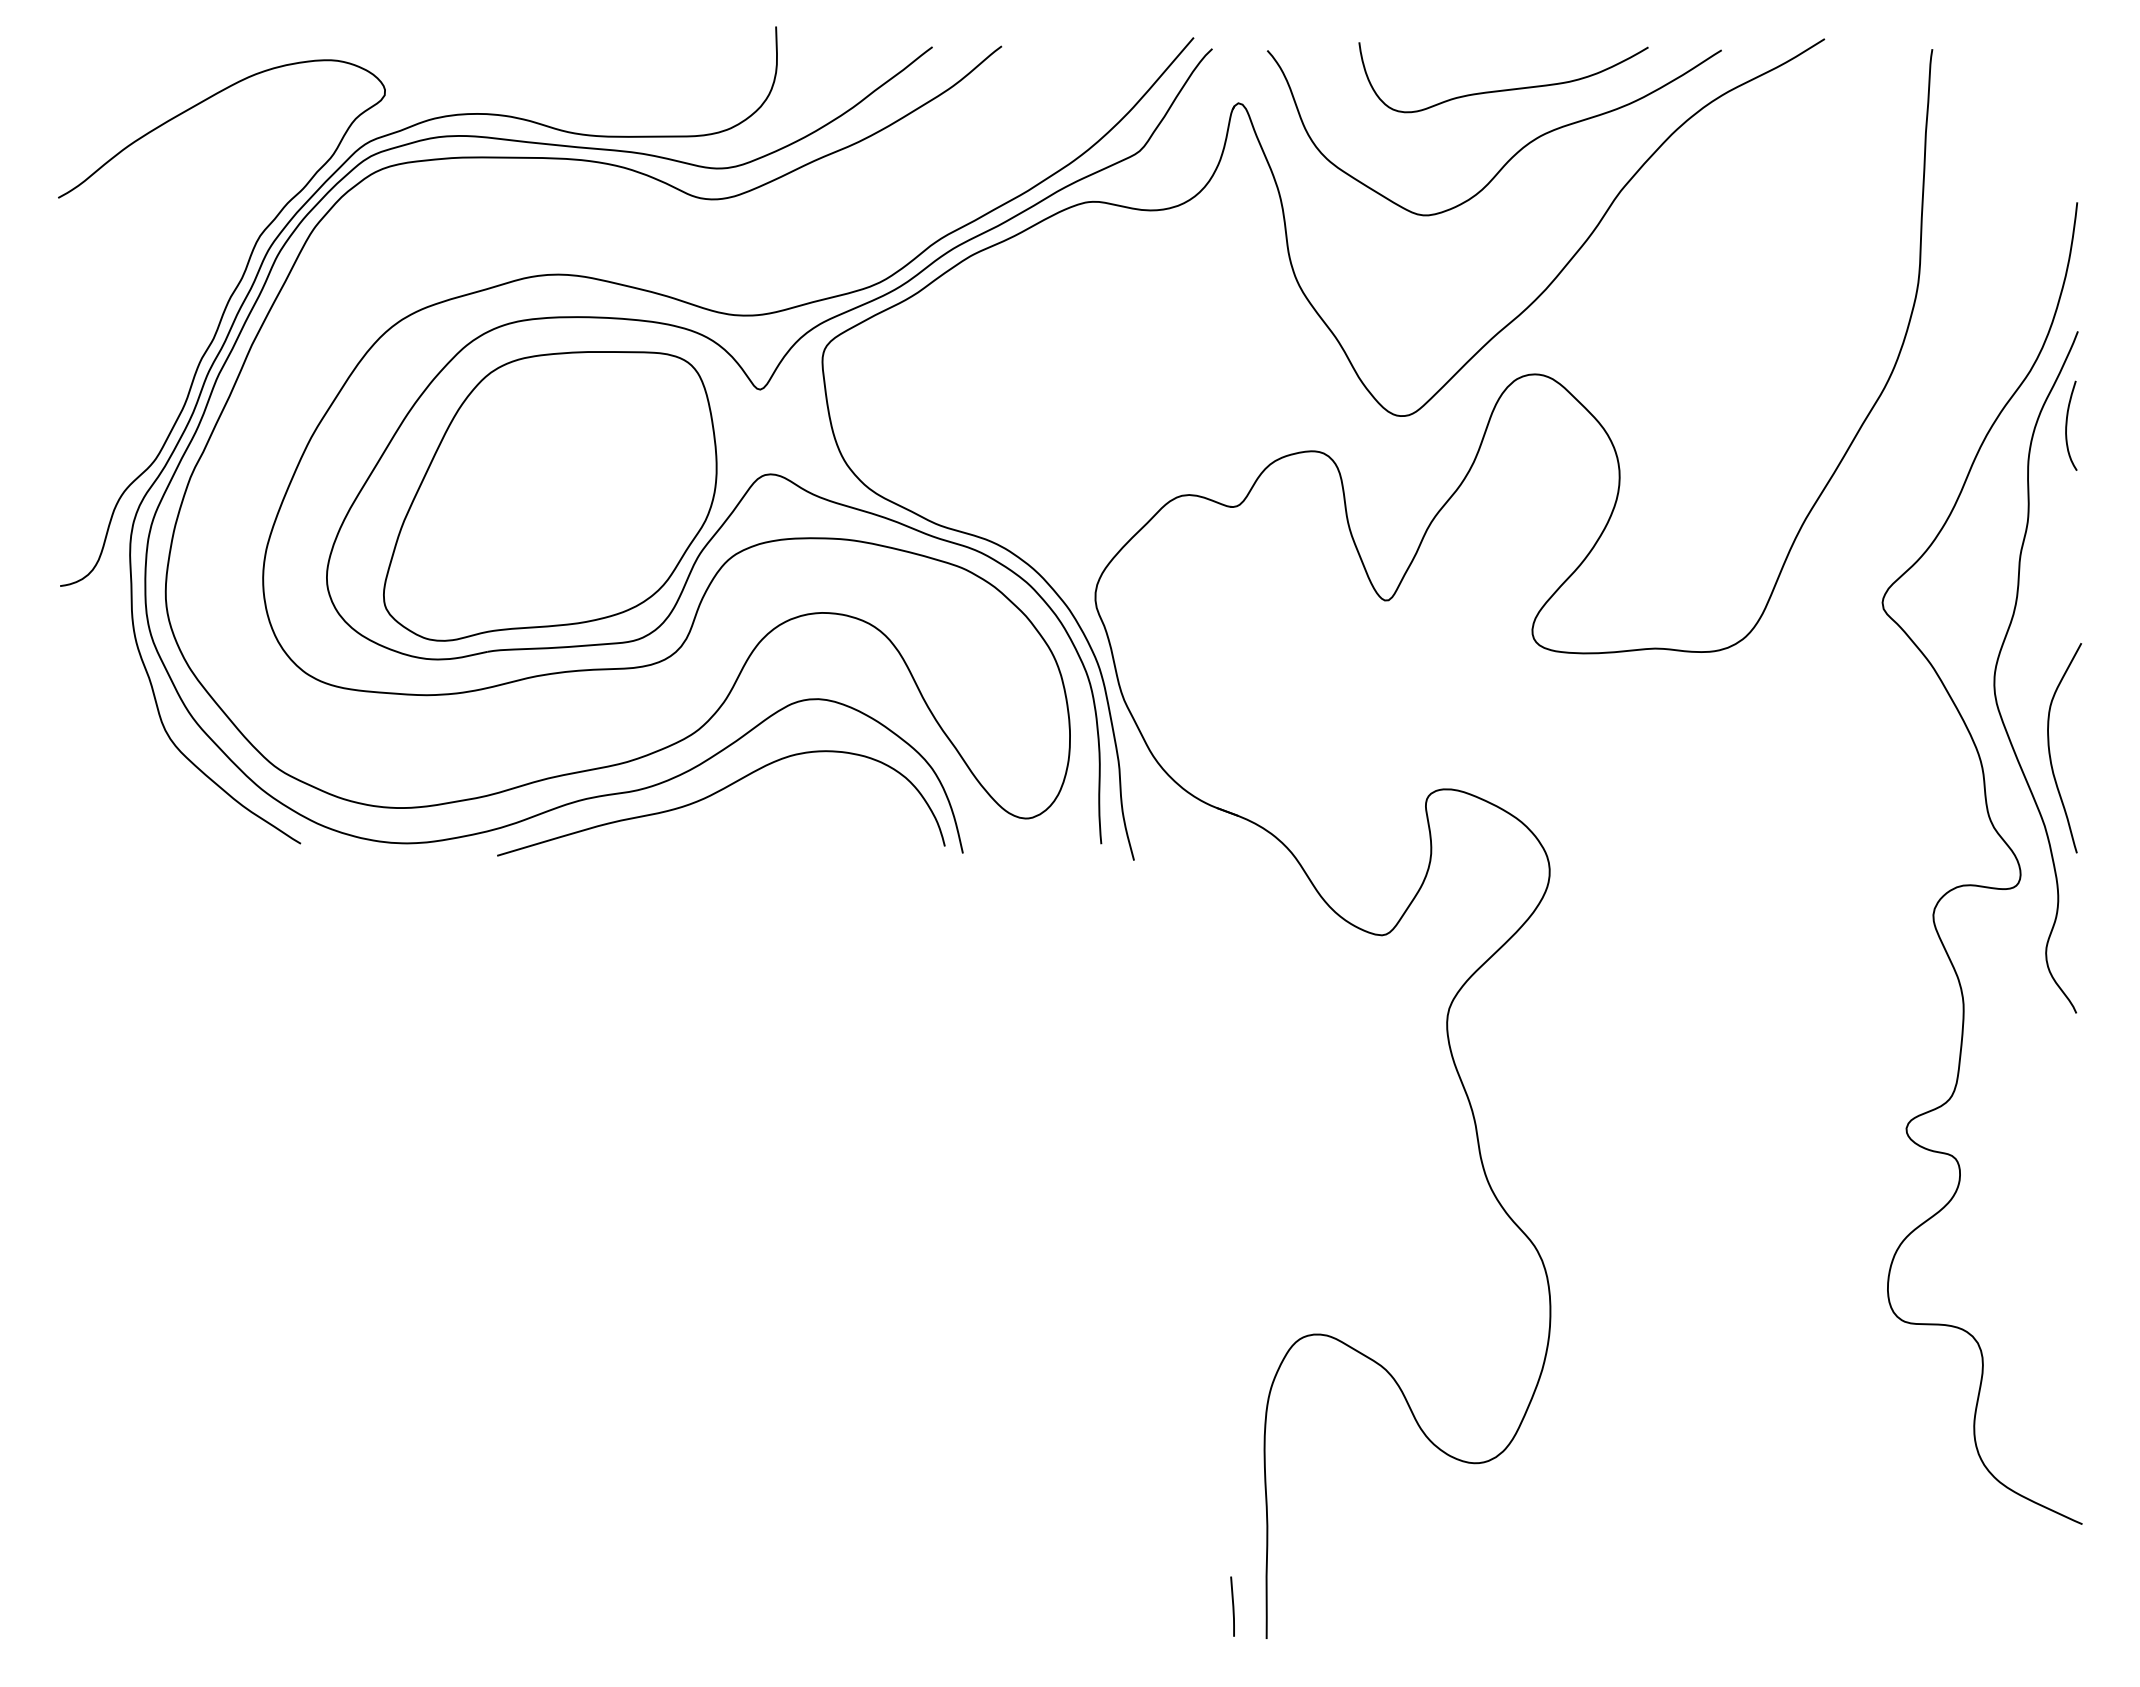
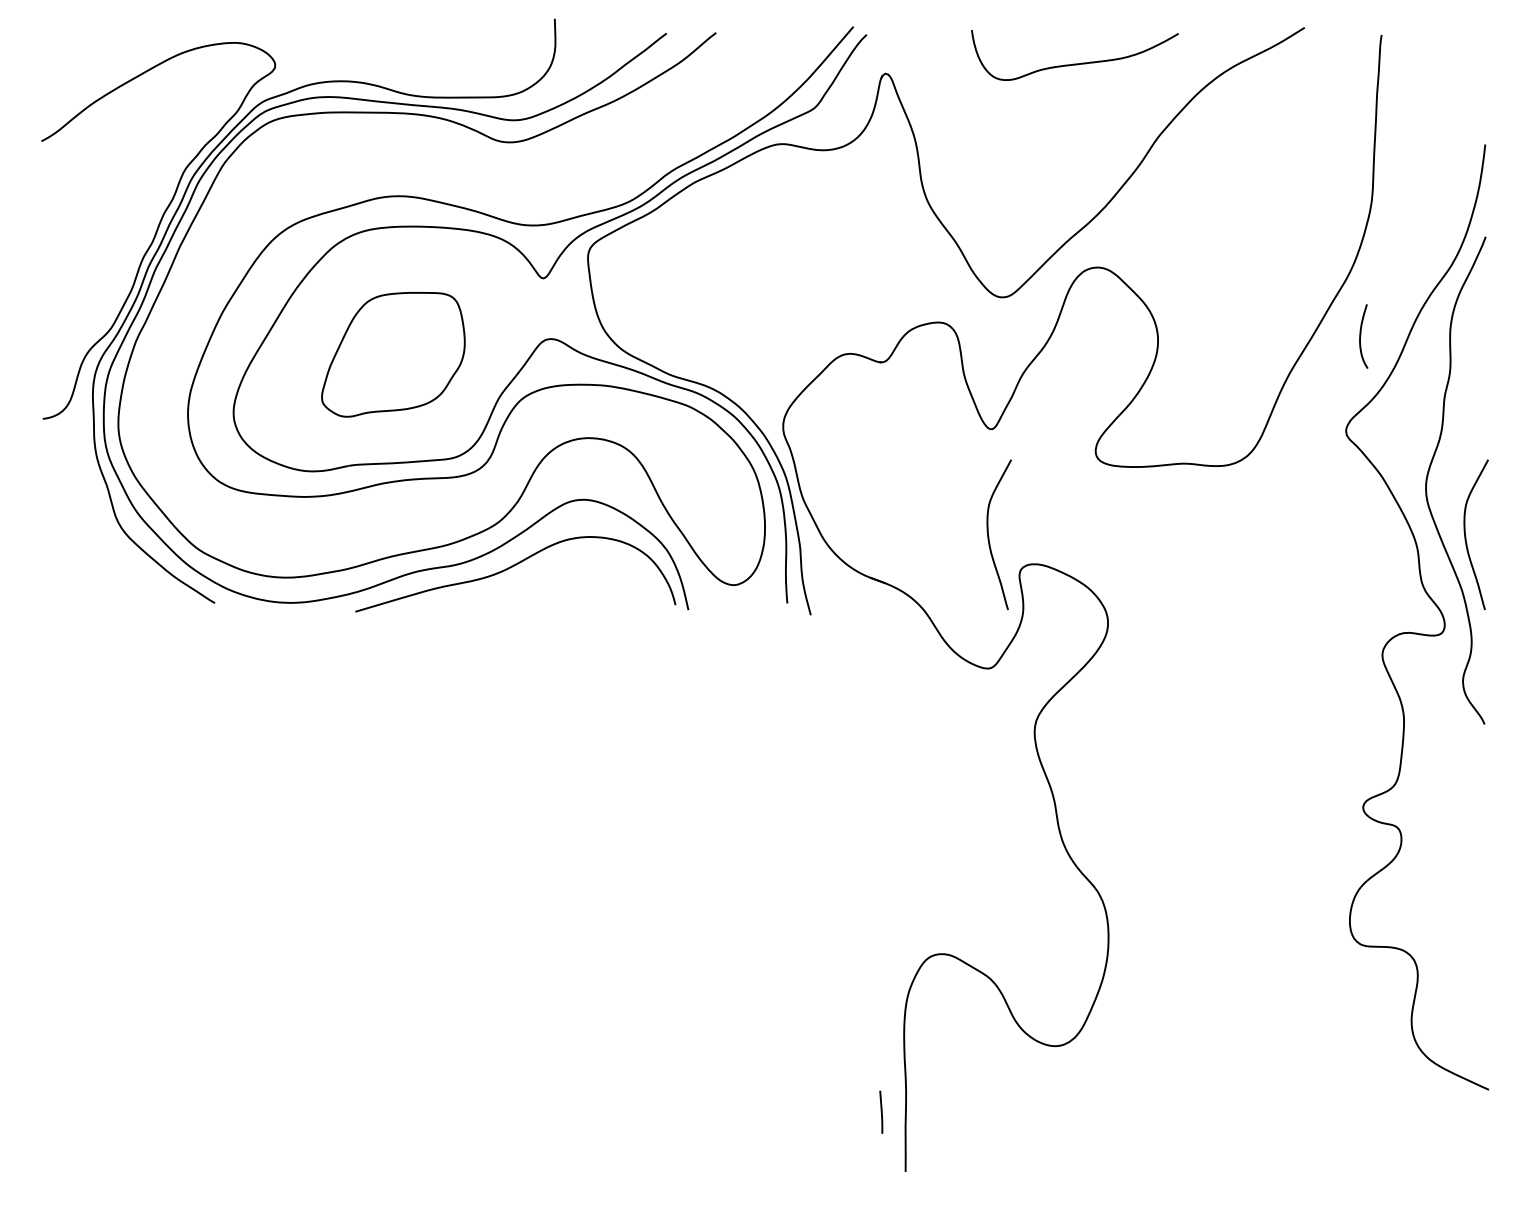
curve: (1511, 156) -> (1080, 111), removed
curve: (2067, 425) -> (1361, 336), moved
part: (550, 496) -> (393, 354), size x0.6
curve: (1383, 750) -> (989, 536), added
line: (1232, 1606) -> (881, 1112), moved

